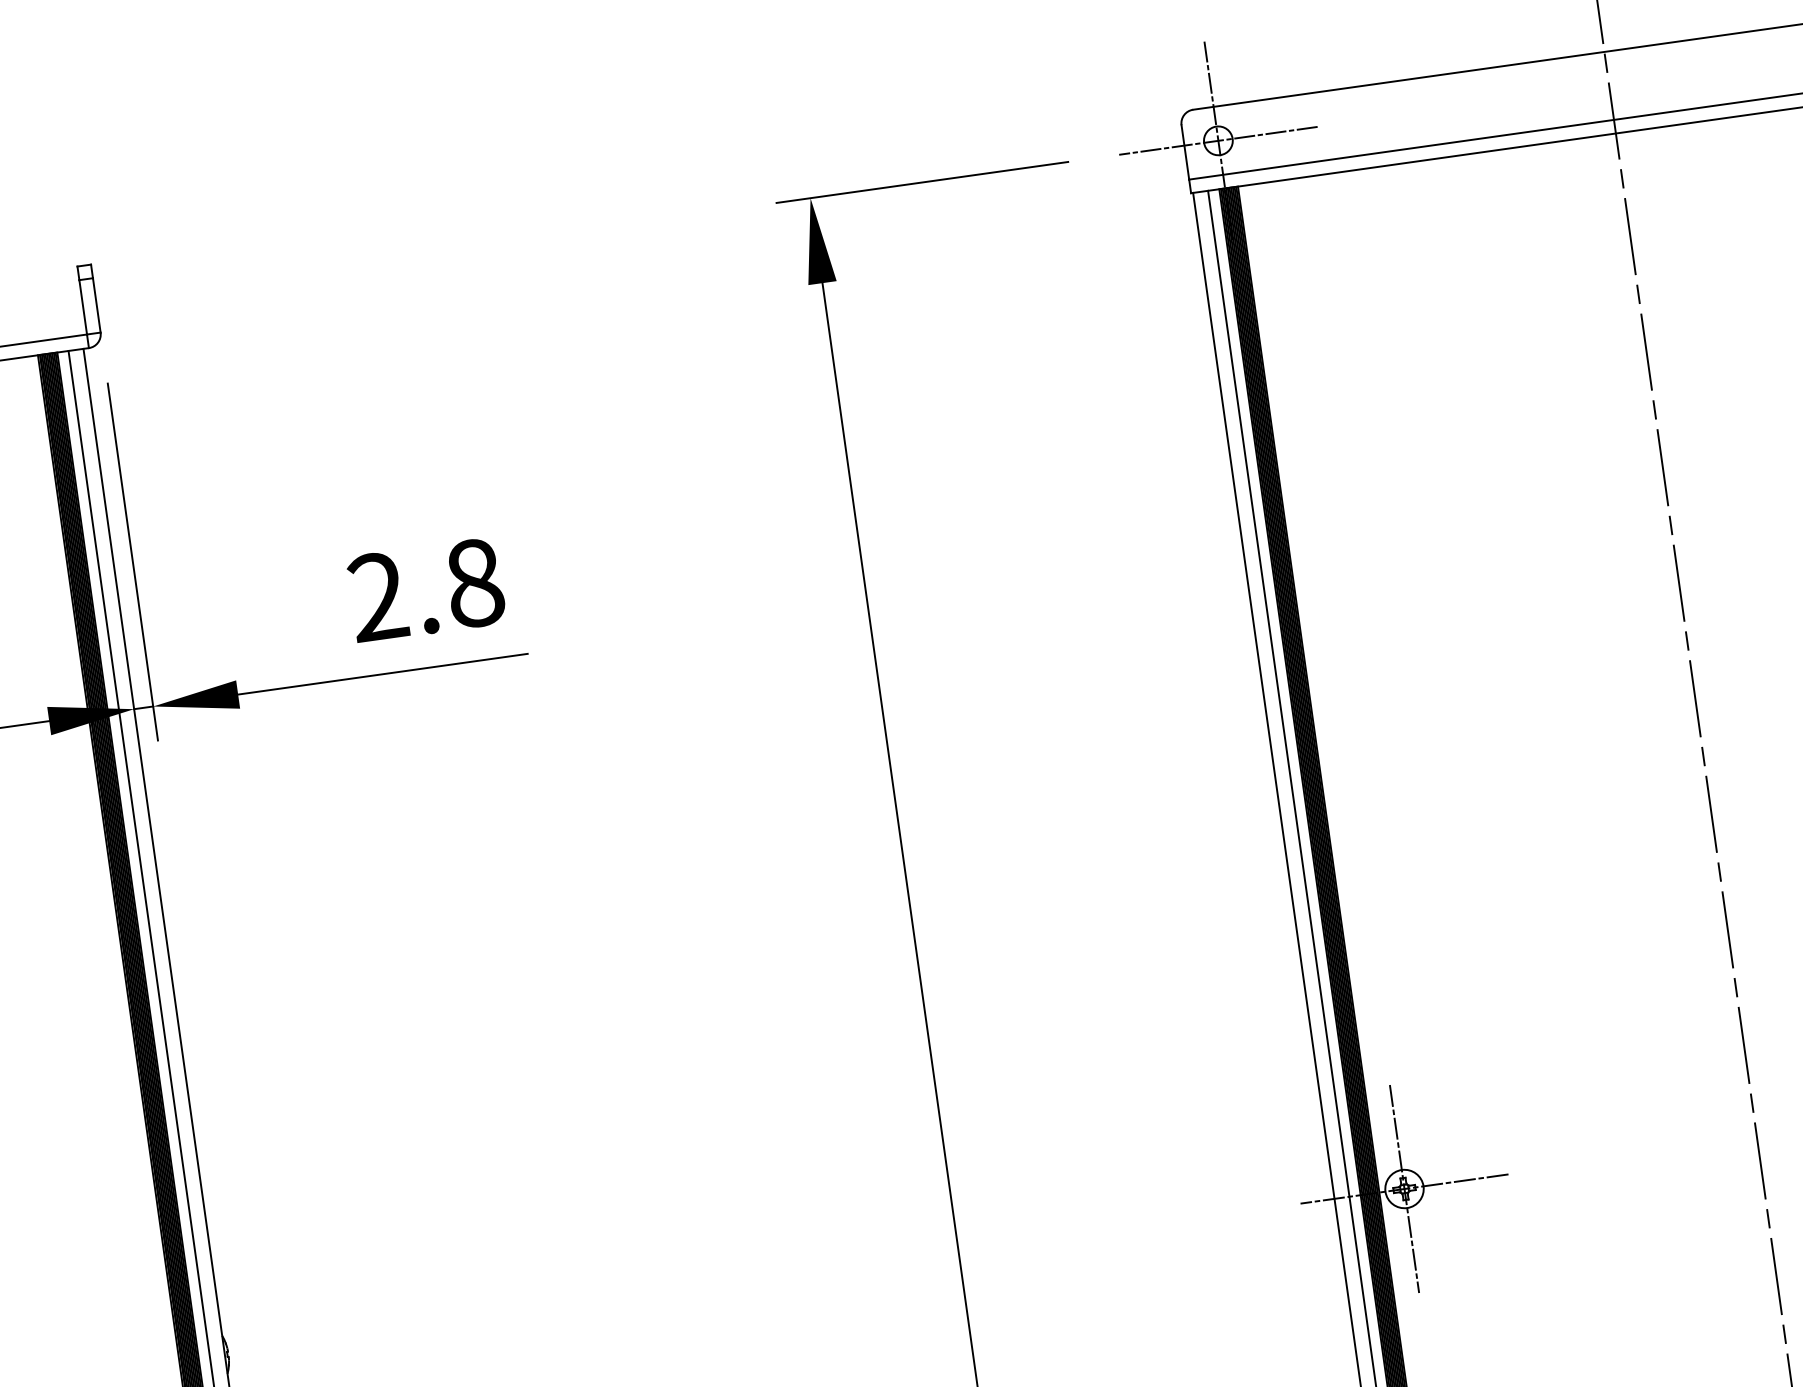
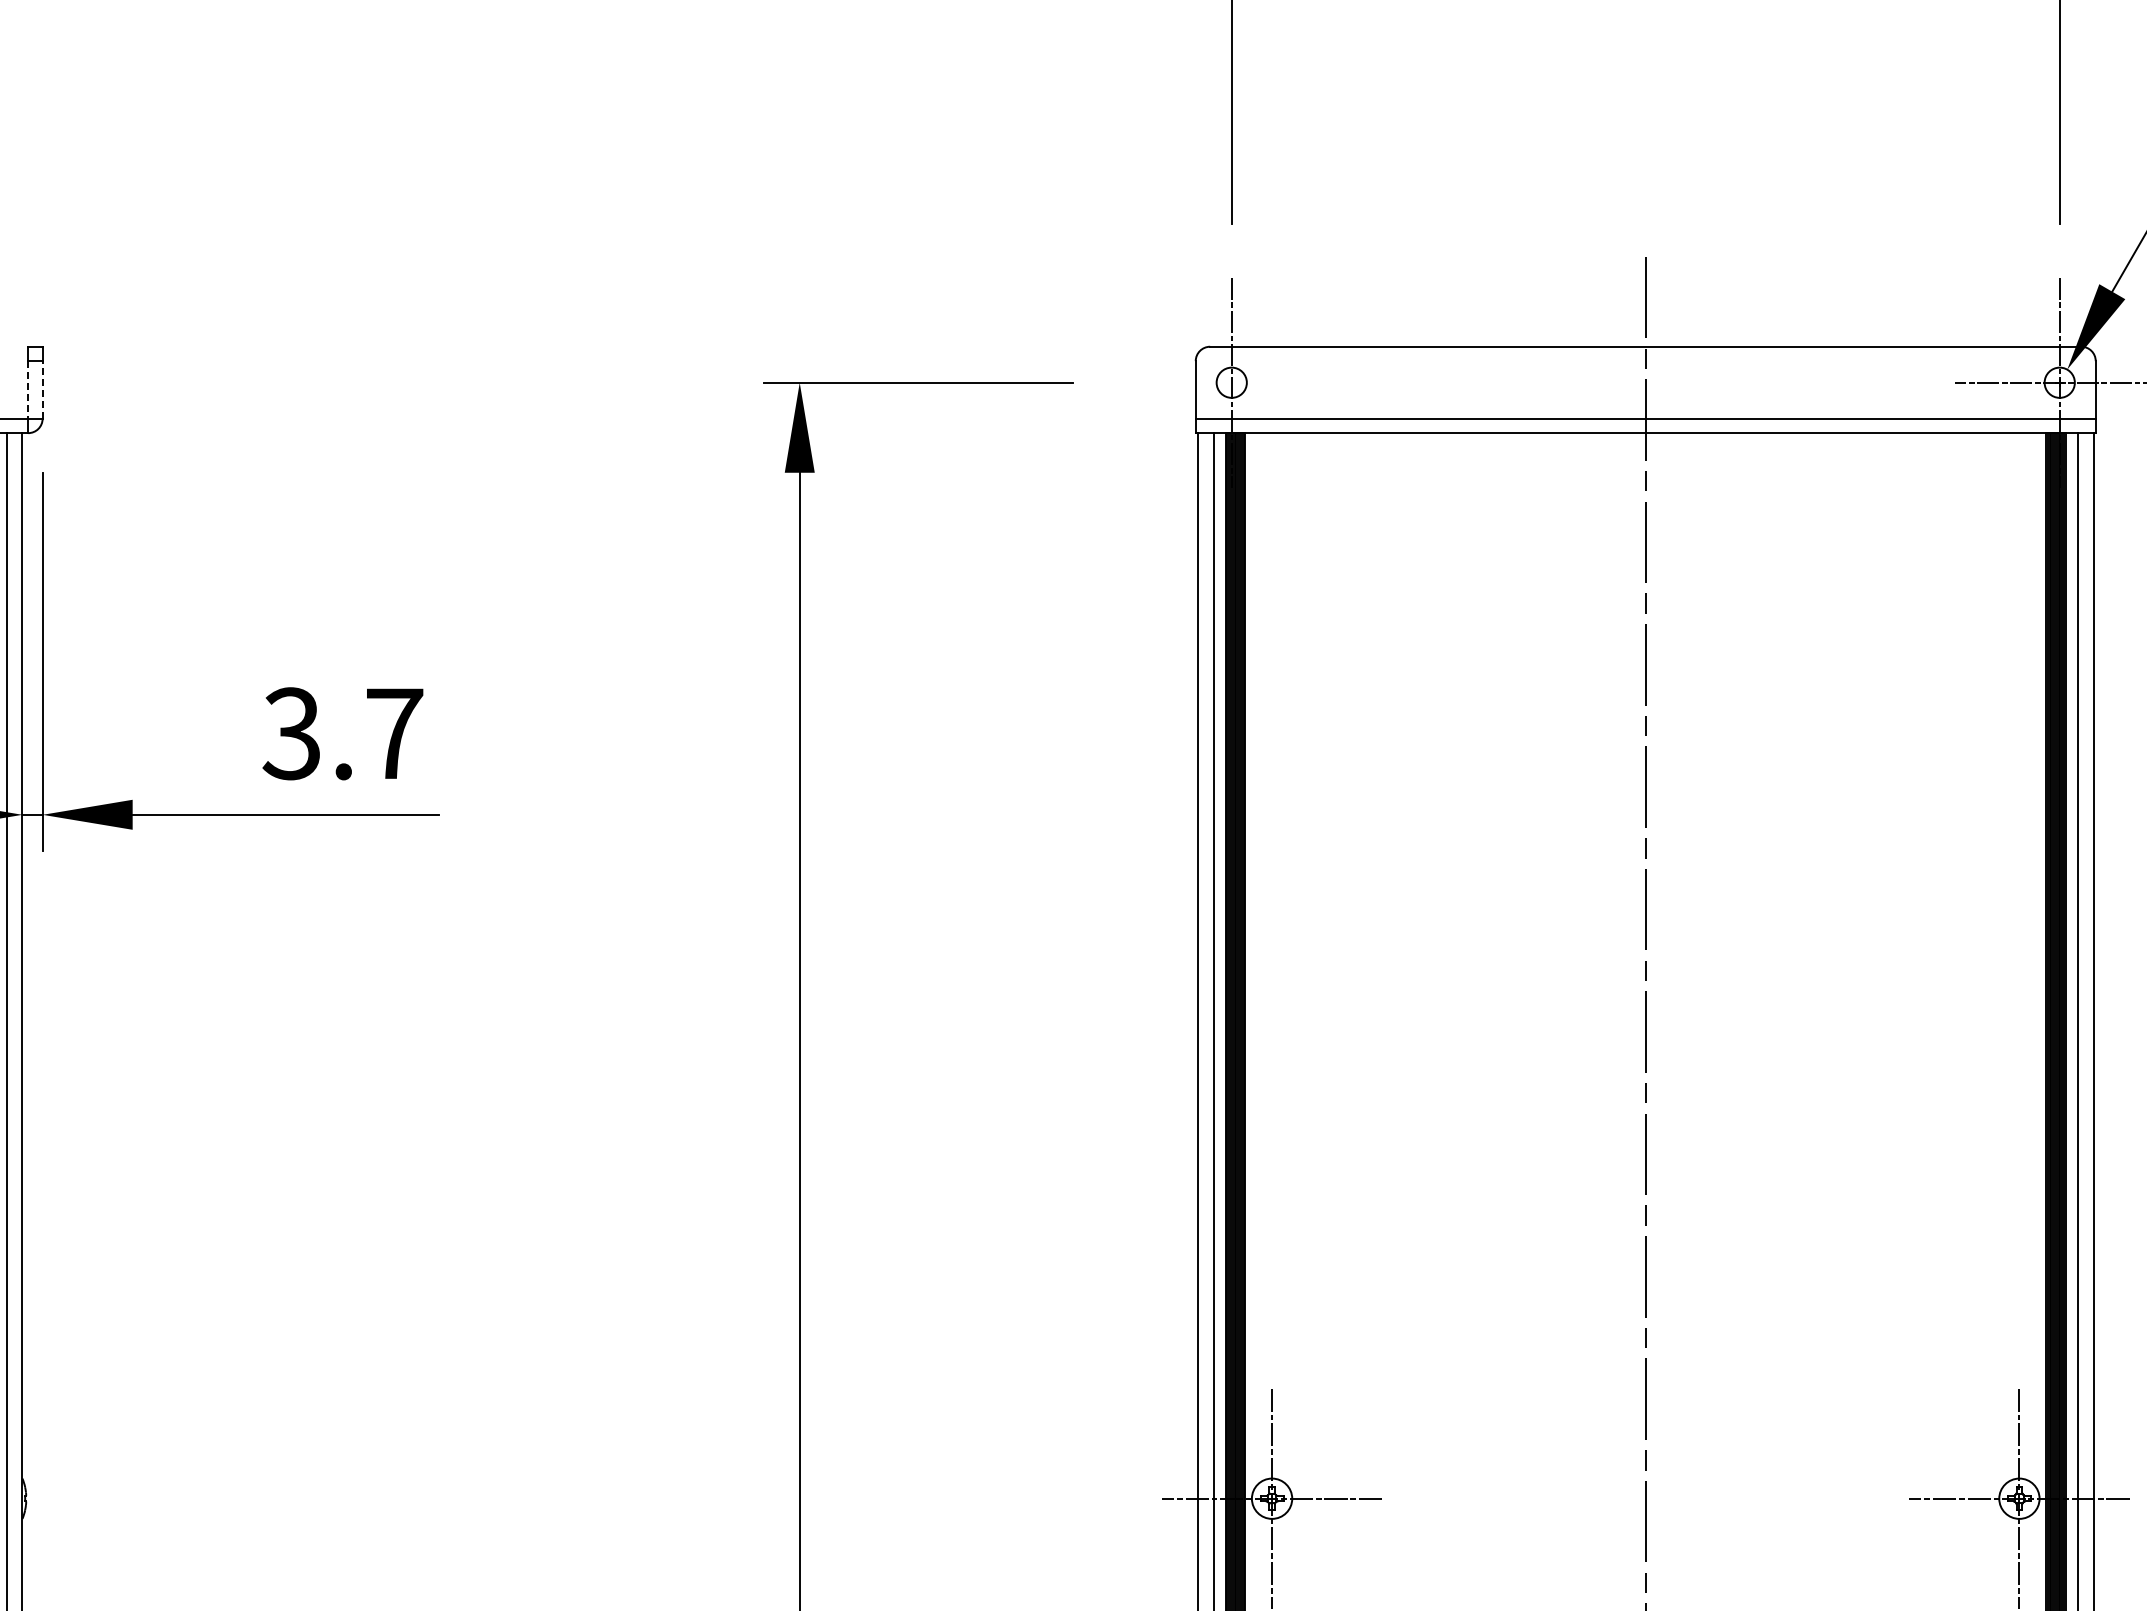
line: (1218, 140) -> (1231, 382), removed
line: (96, 305) -> (42, 389), solid -> dashed
line: (83, 306) -> (28, 389), solid -> dashed
text: (425, 589) -> (342, 733), 2.8 -> 3.7

